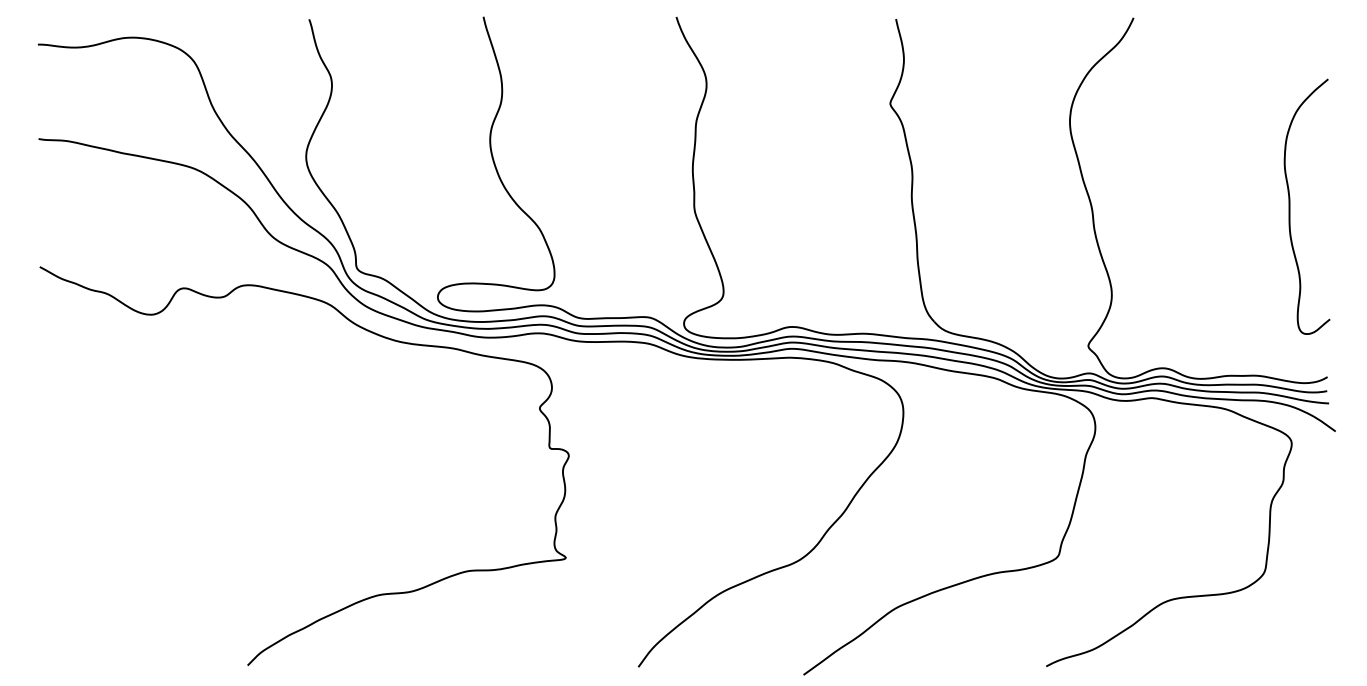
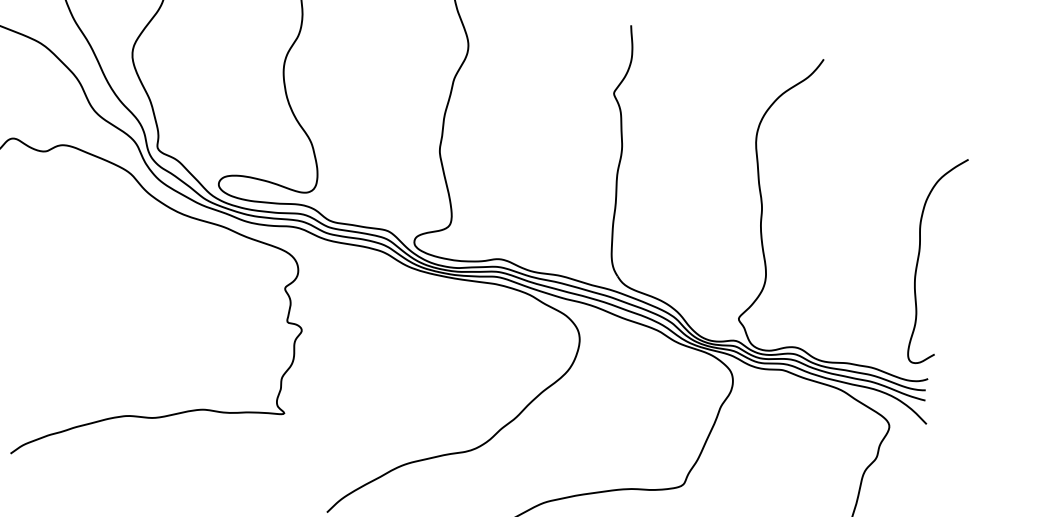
curve: (1290, 206) -> (919, 257), moved

